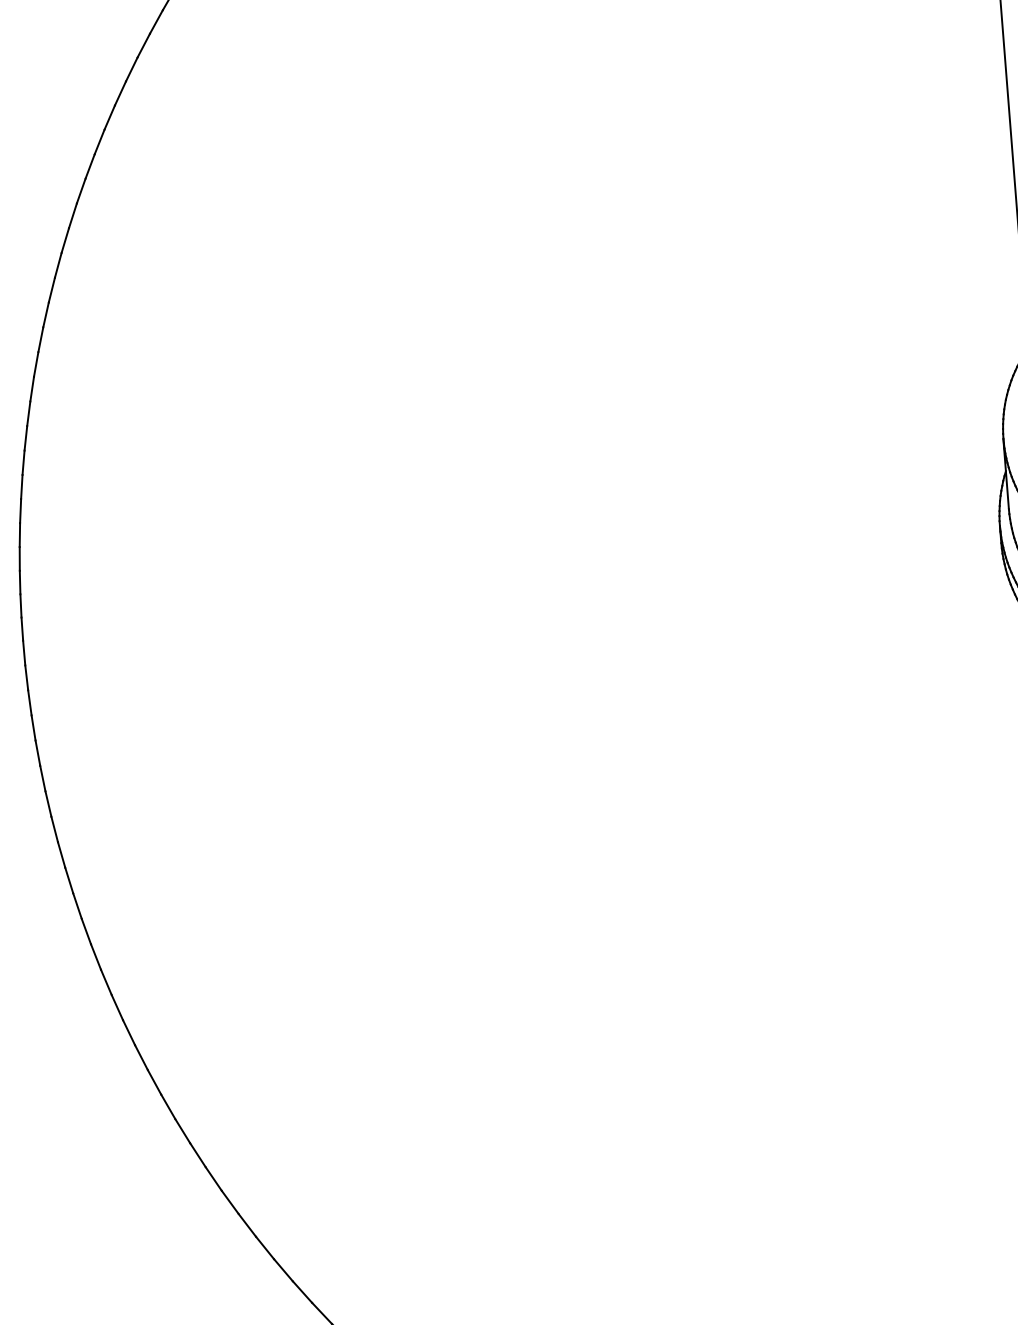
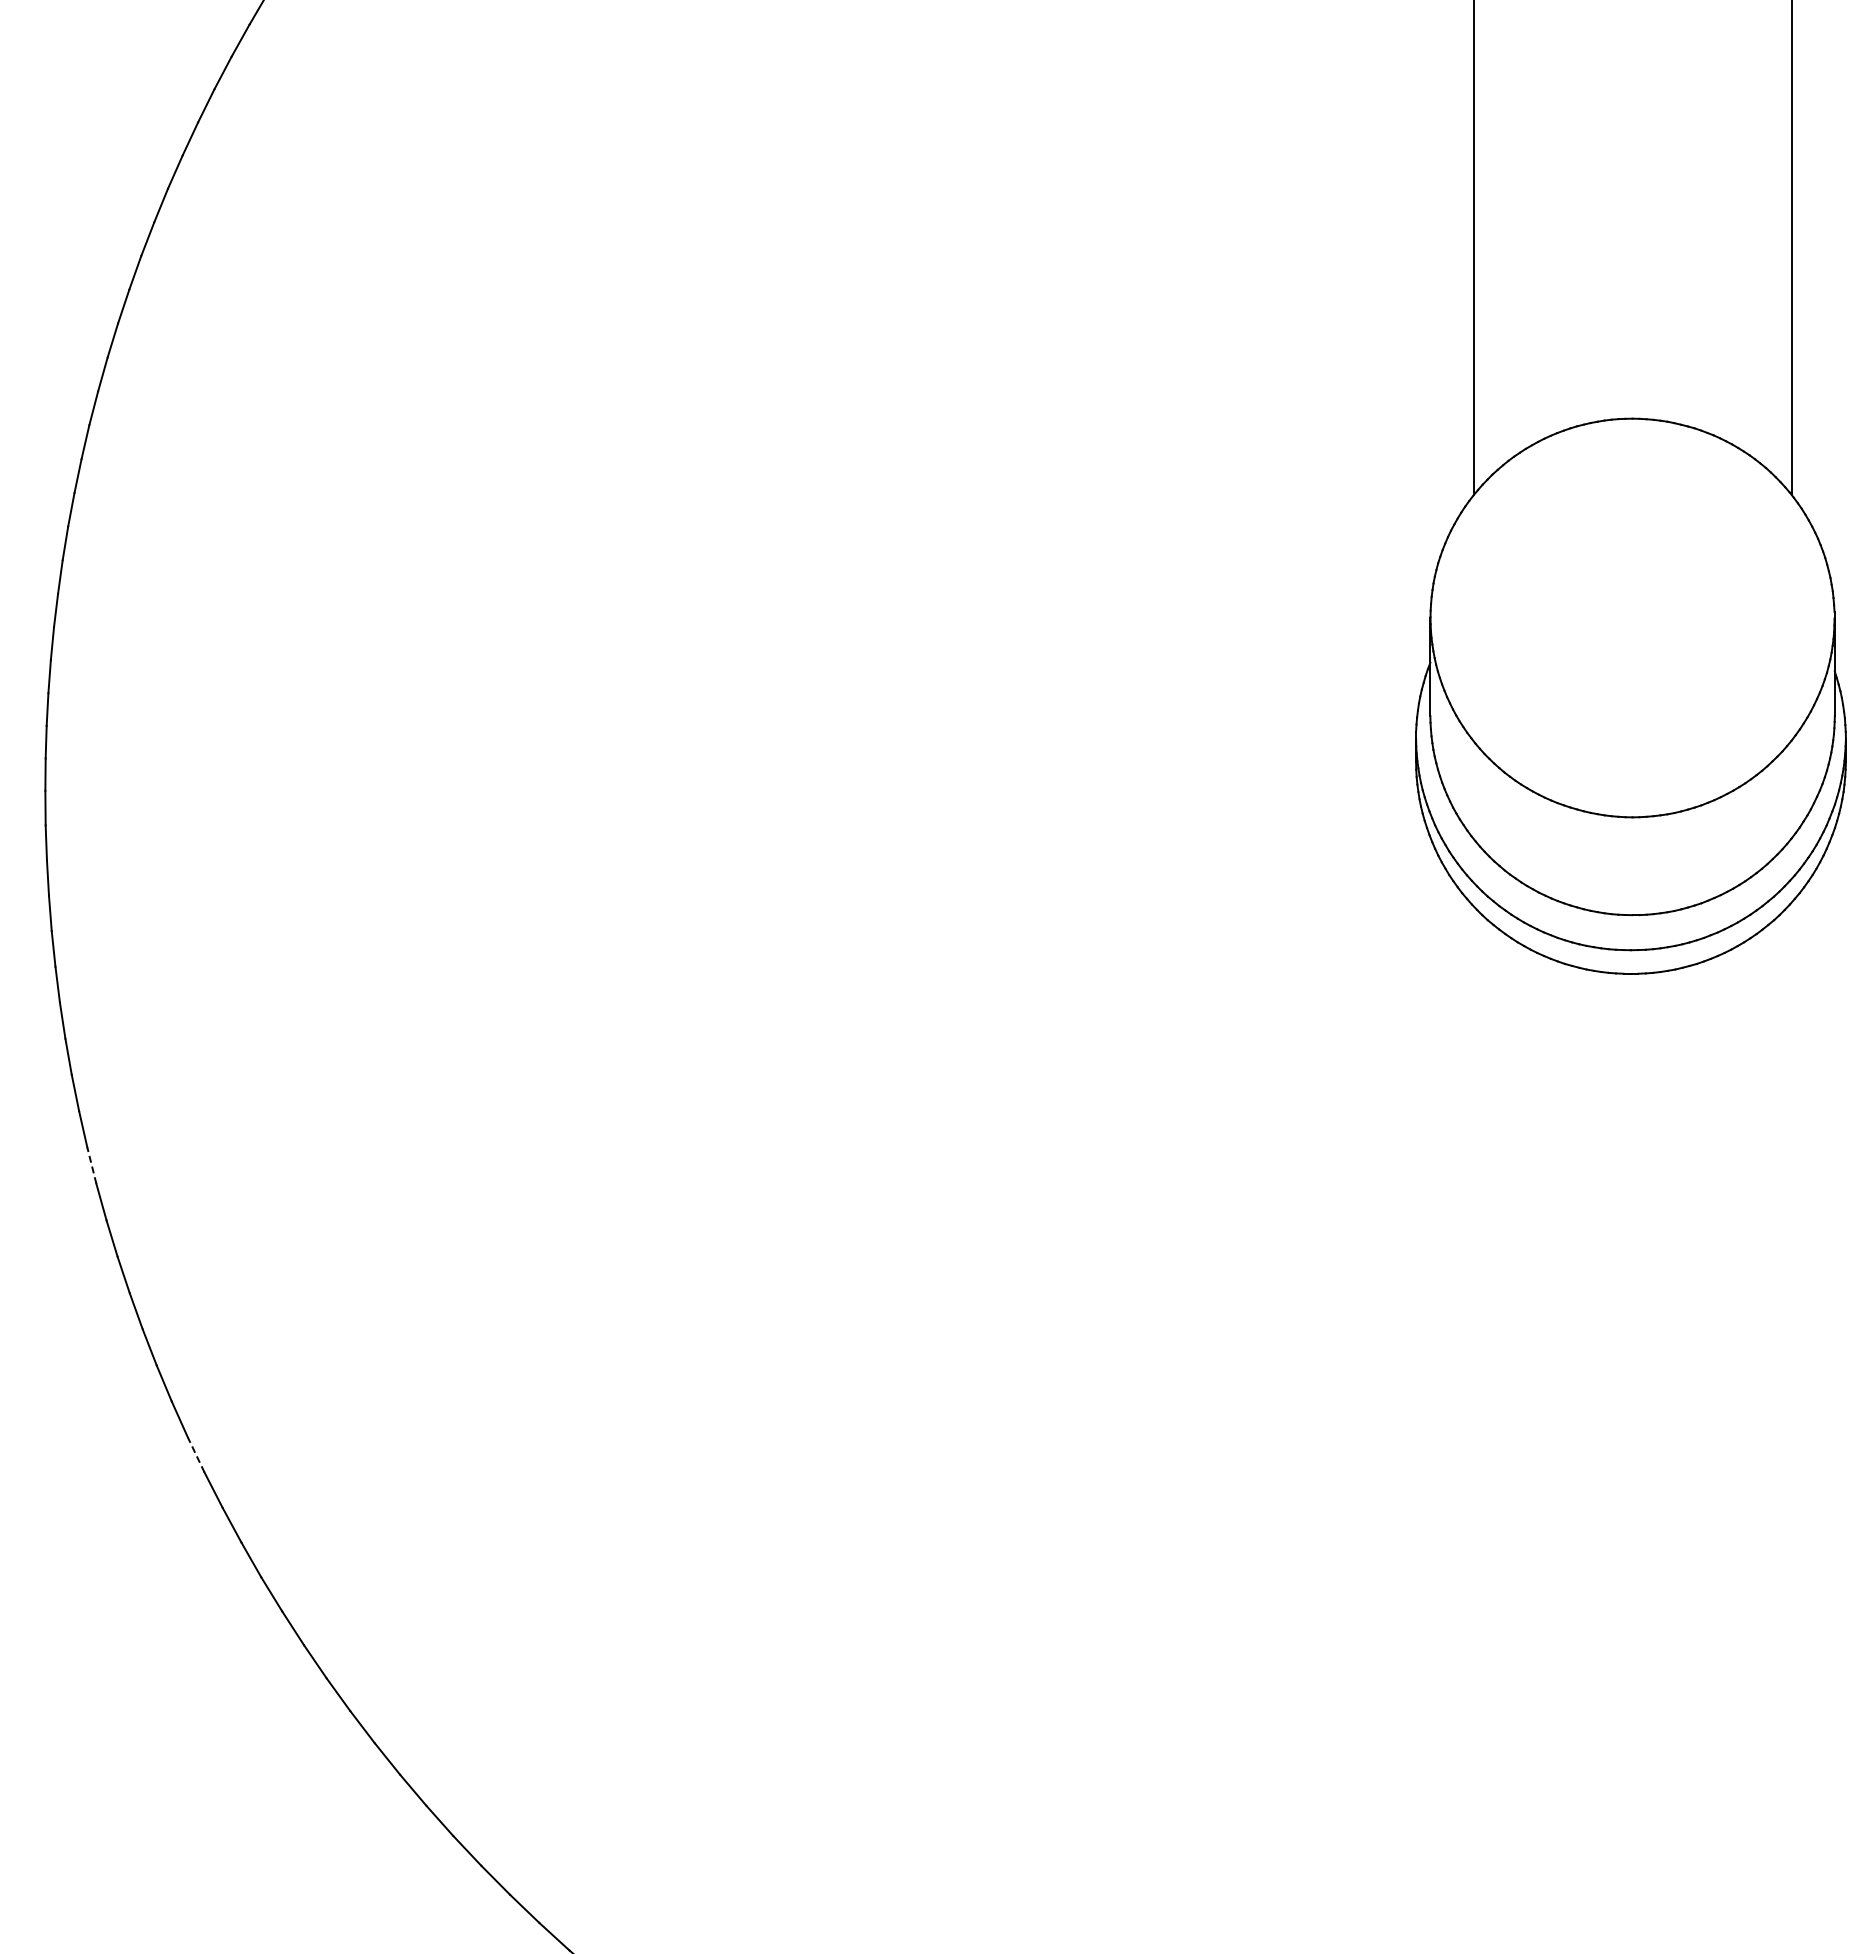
line: (77, 905) -> (91, 1165), solid -> dashed
line: (168, 1106) -> (196, 1454), solid -> dashed

